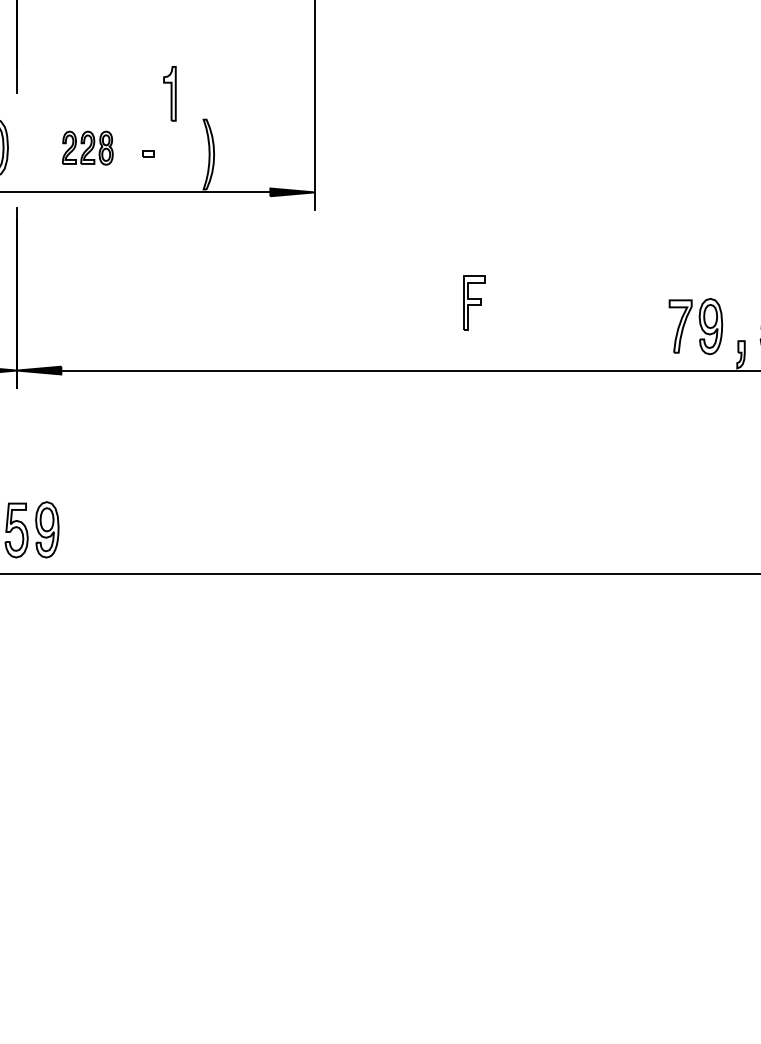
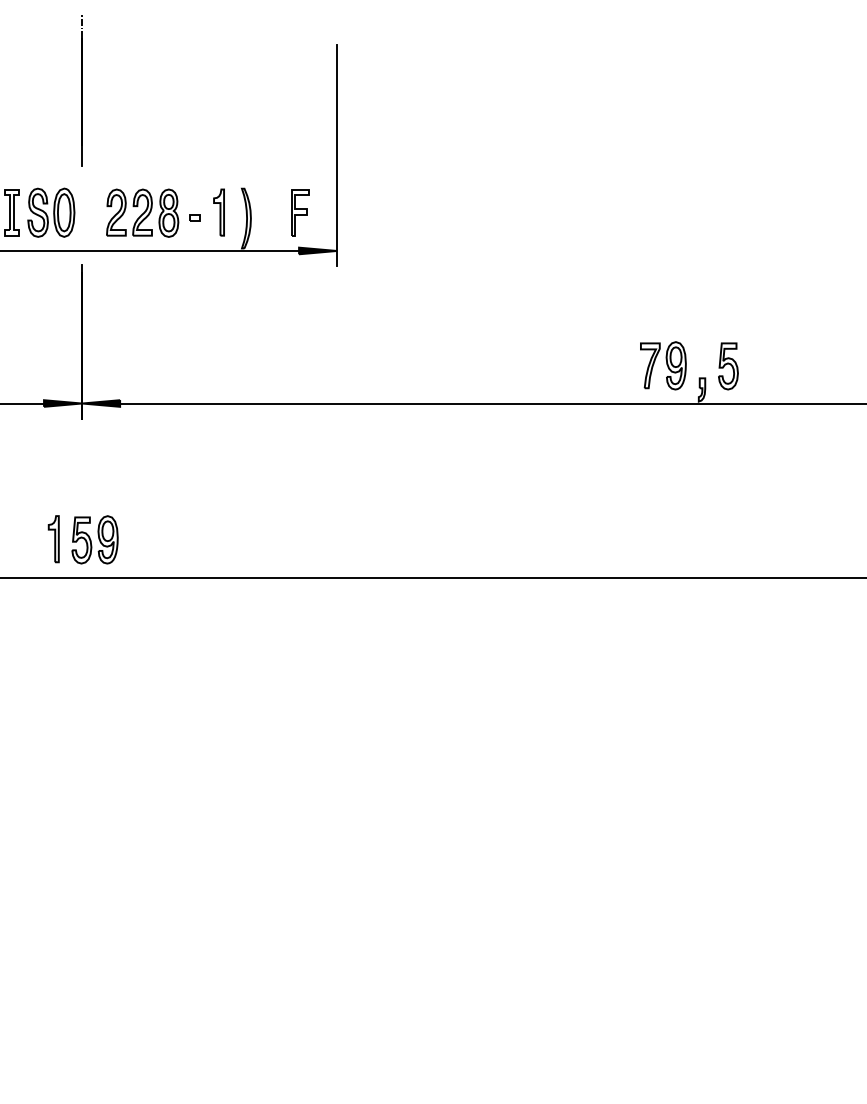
part: (169, 93) -> (218, 212), moved
part: (87, 147) -> (142, 212), size x1.67
part: (474, 302) -> (300, 212), moved

